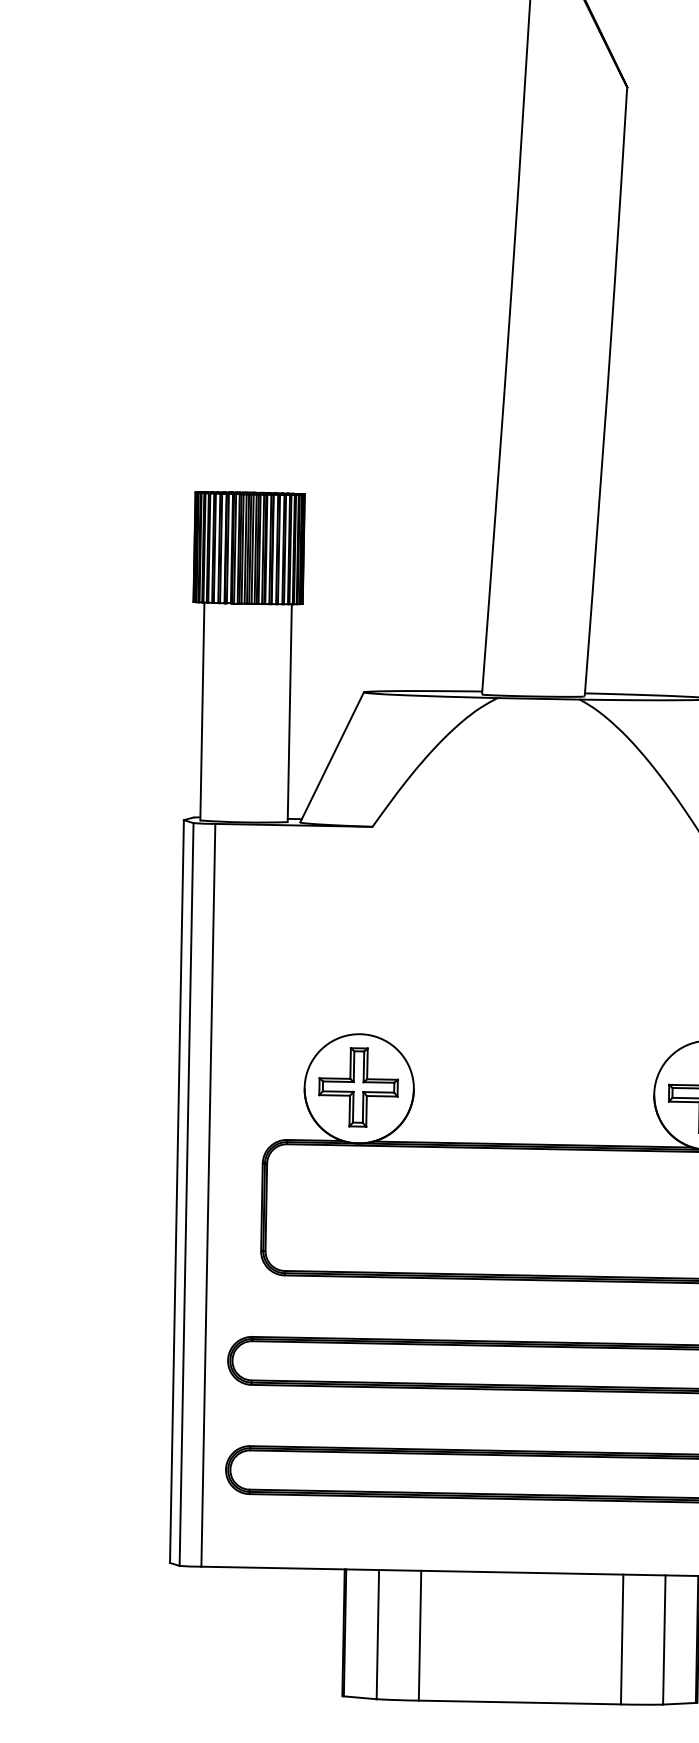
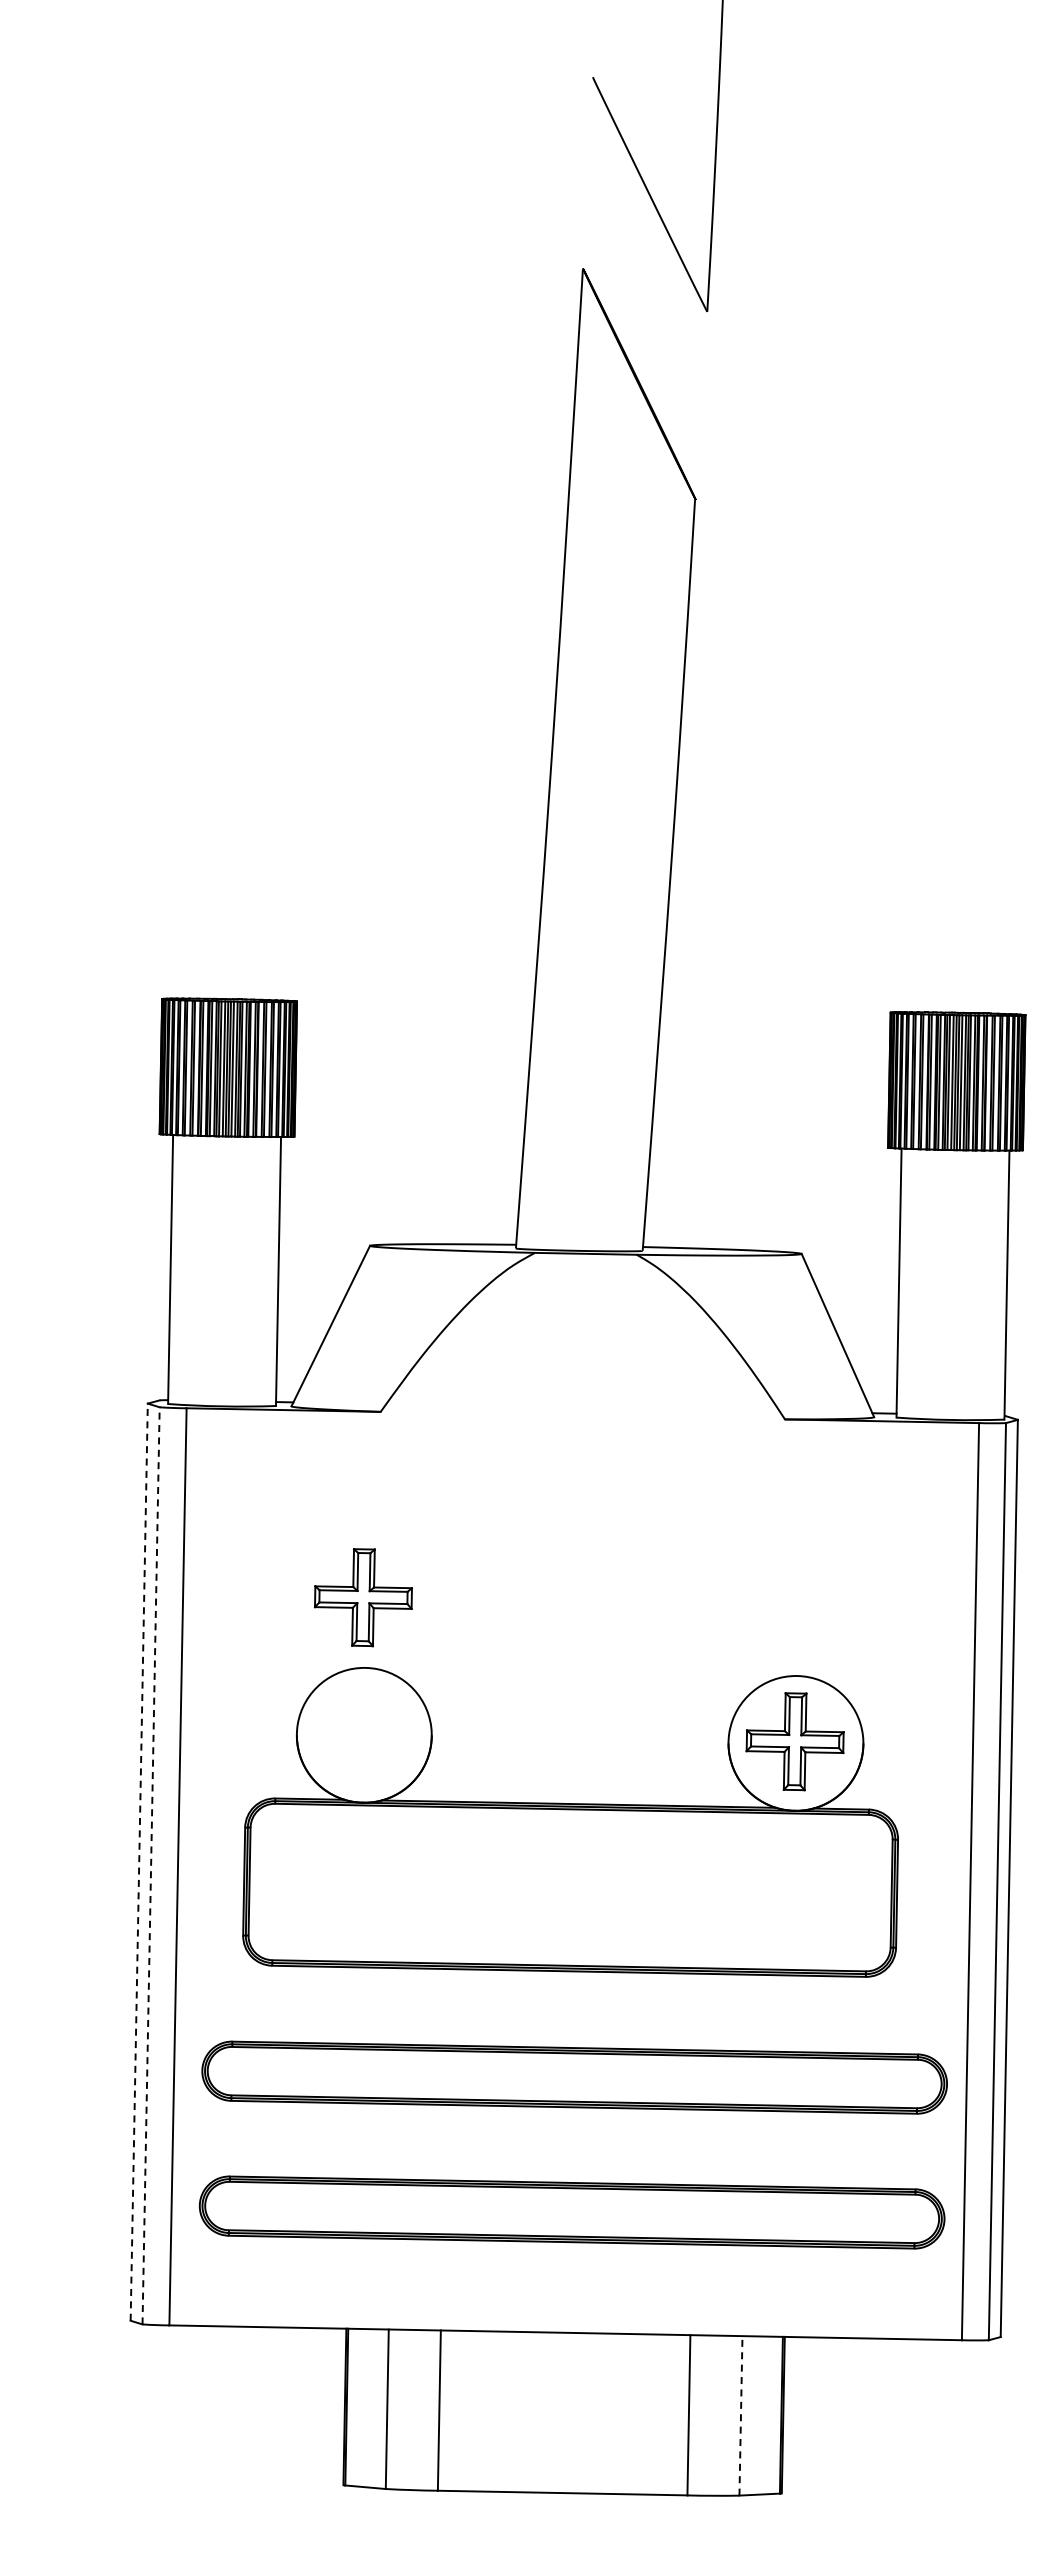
part: (358, 1087) -> (363, 1597), moved
line: (177, 1191) -> (139, 1862), solid -> dashed
line: (186, 1194) -> (151, 1865), solid -> dashed
line: (663, 1639) -> (740, 2415), solid -> dashed

